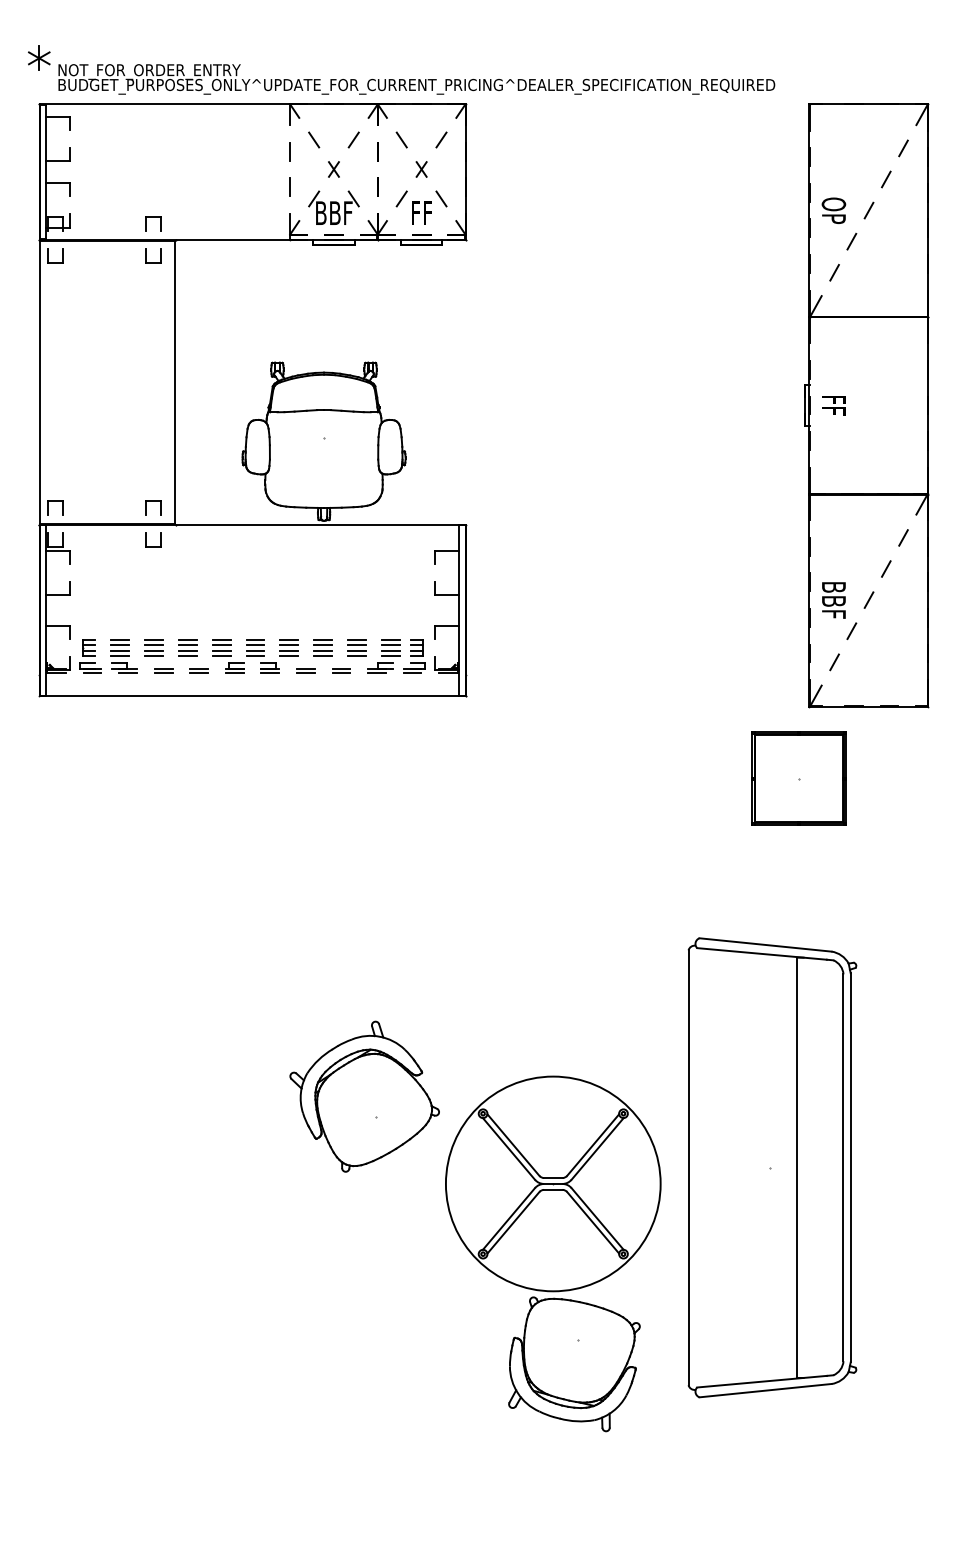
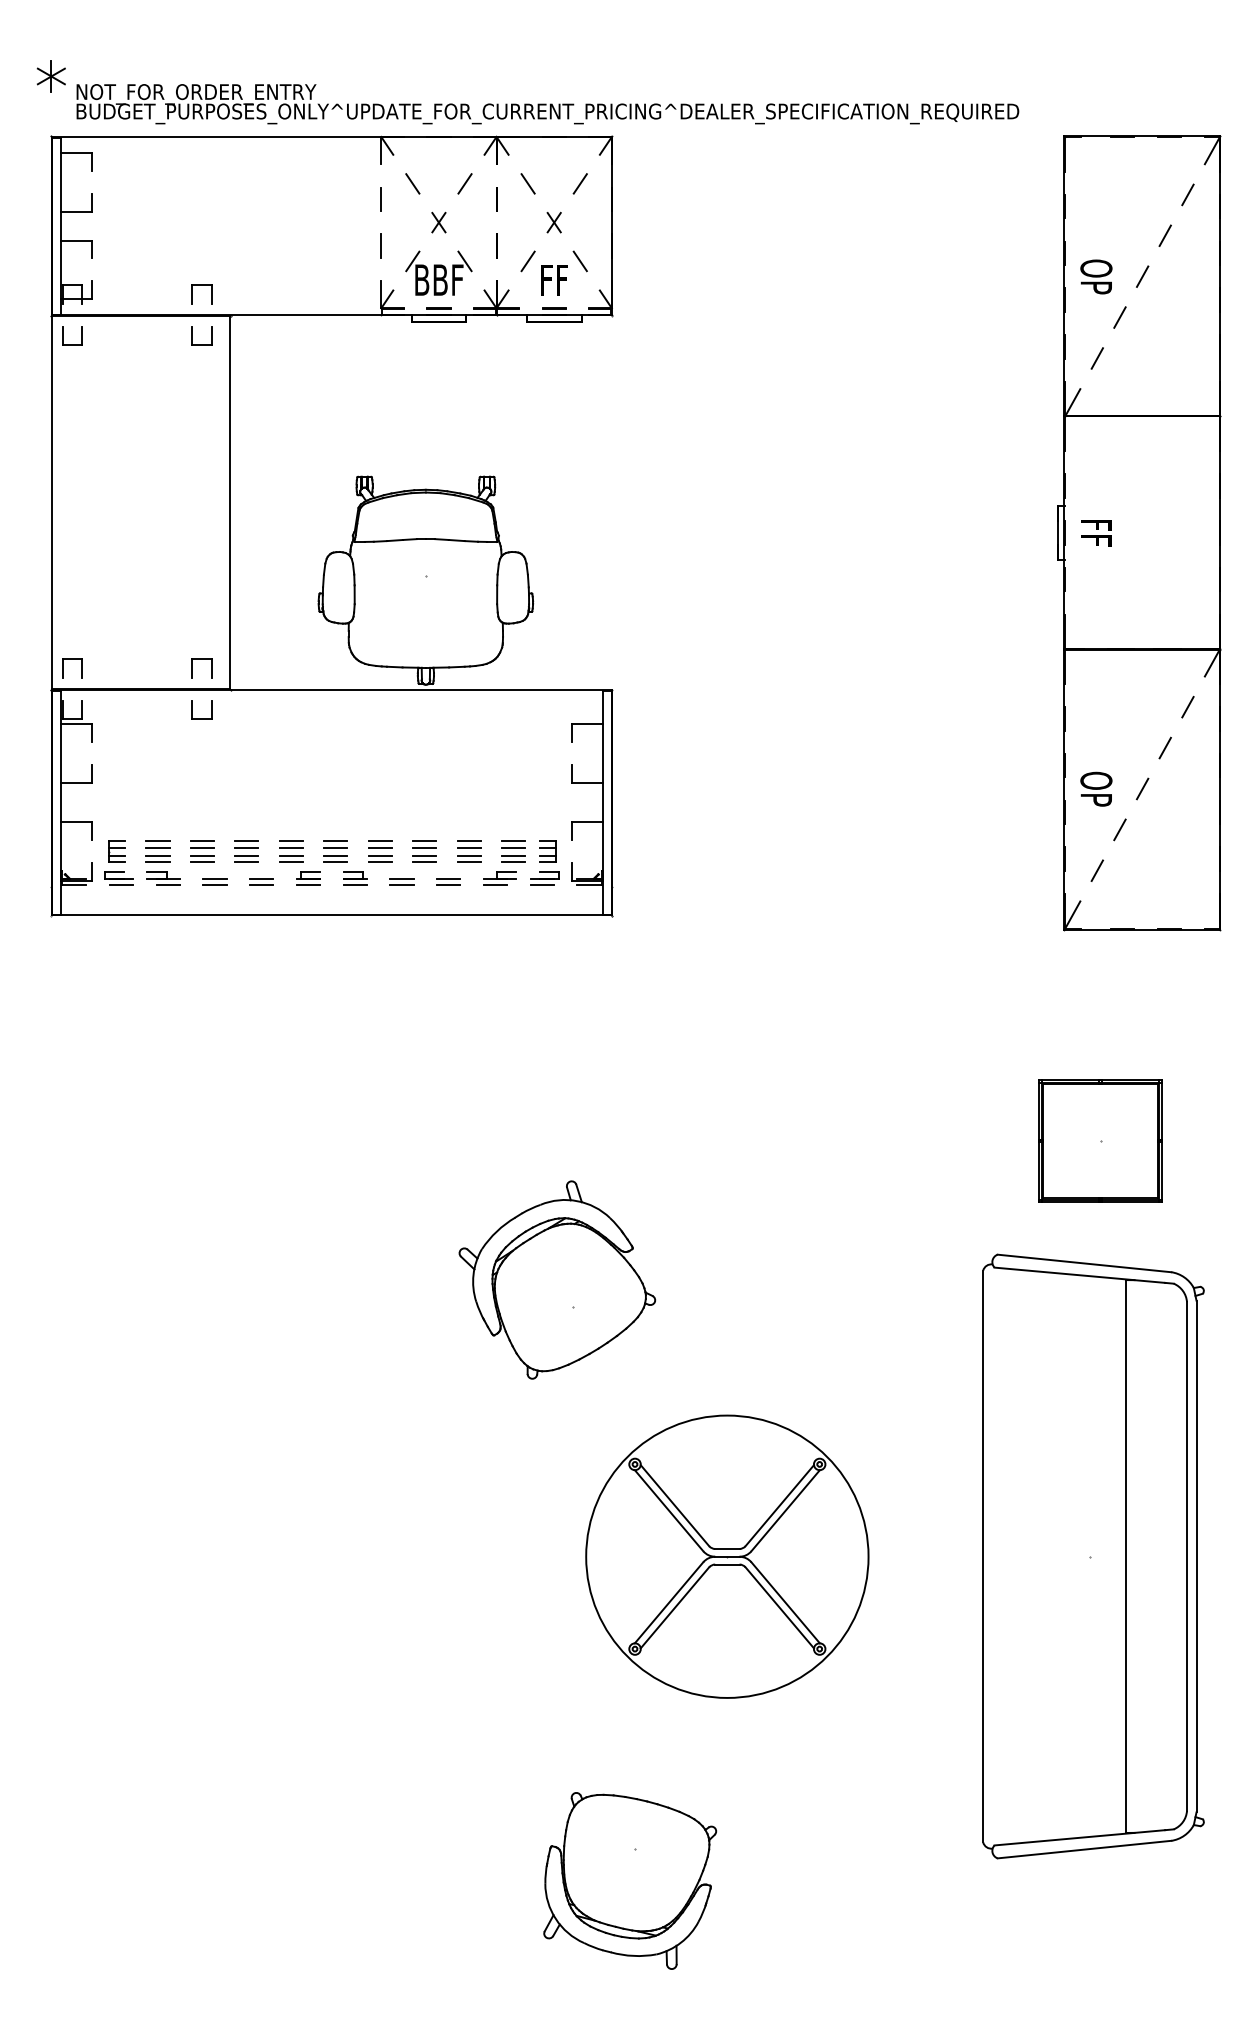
text: (833, 600) -> (1096, 789), BBF -> OP
part: (799, 778) -> (1100, 1140), moved
part: (364, 1096) -> (557, 1279), moved
part: (772, 1167) -> (1093, 1556), moved
part: (574, 1363) -> (630, 1880), moved

